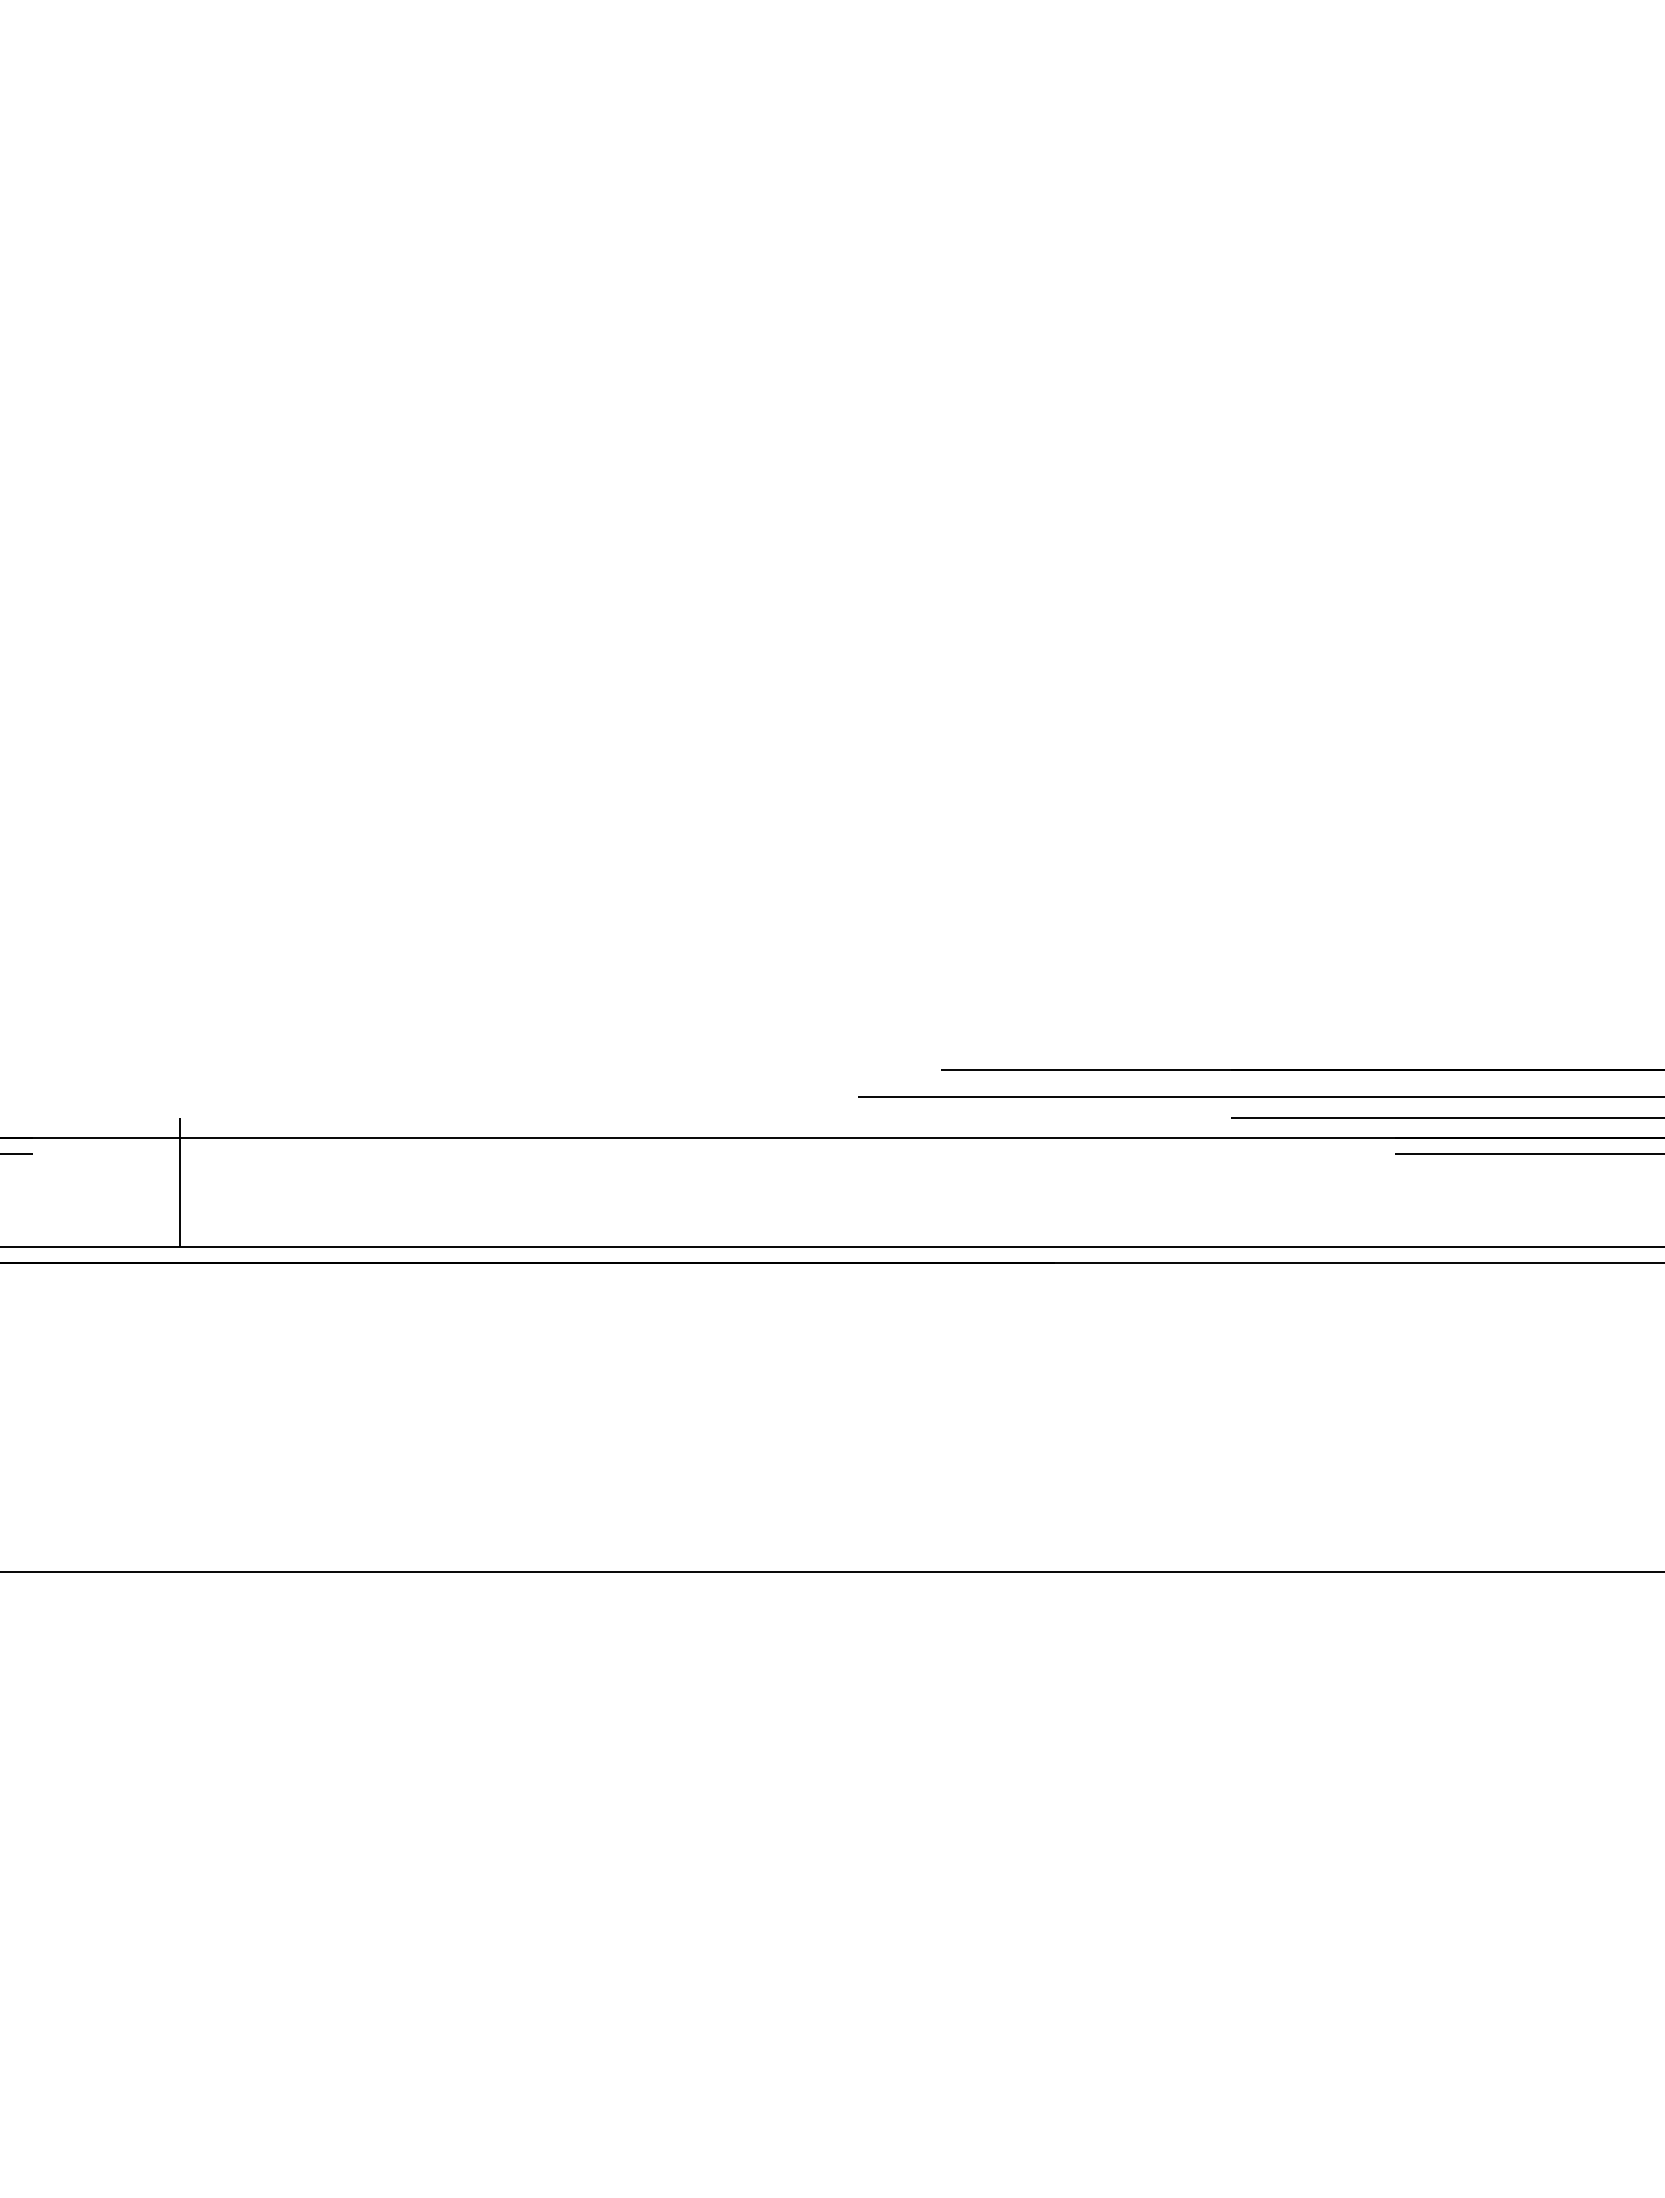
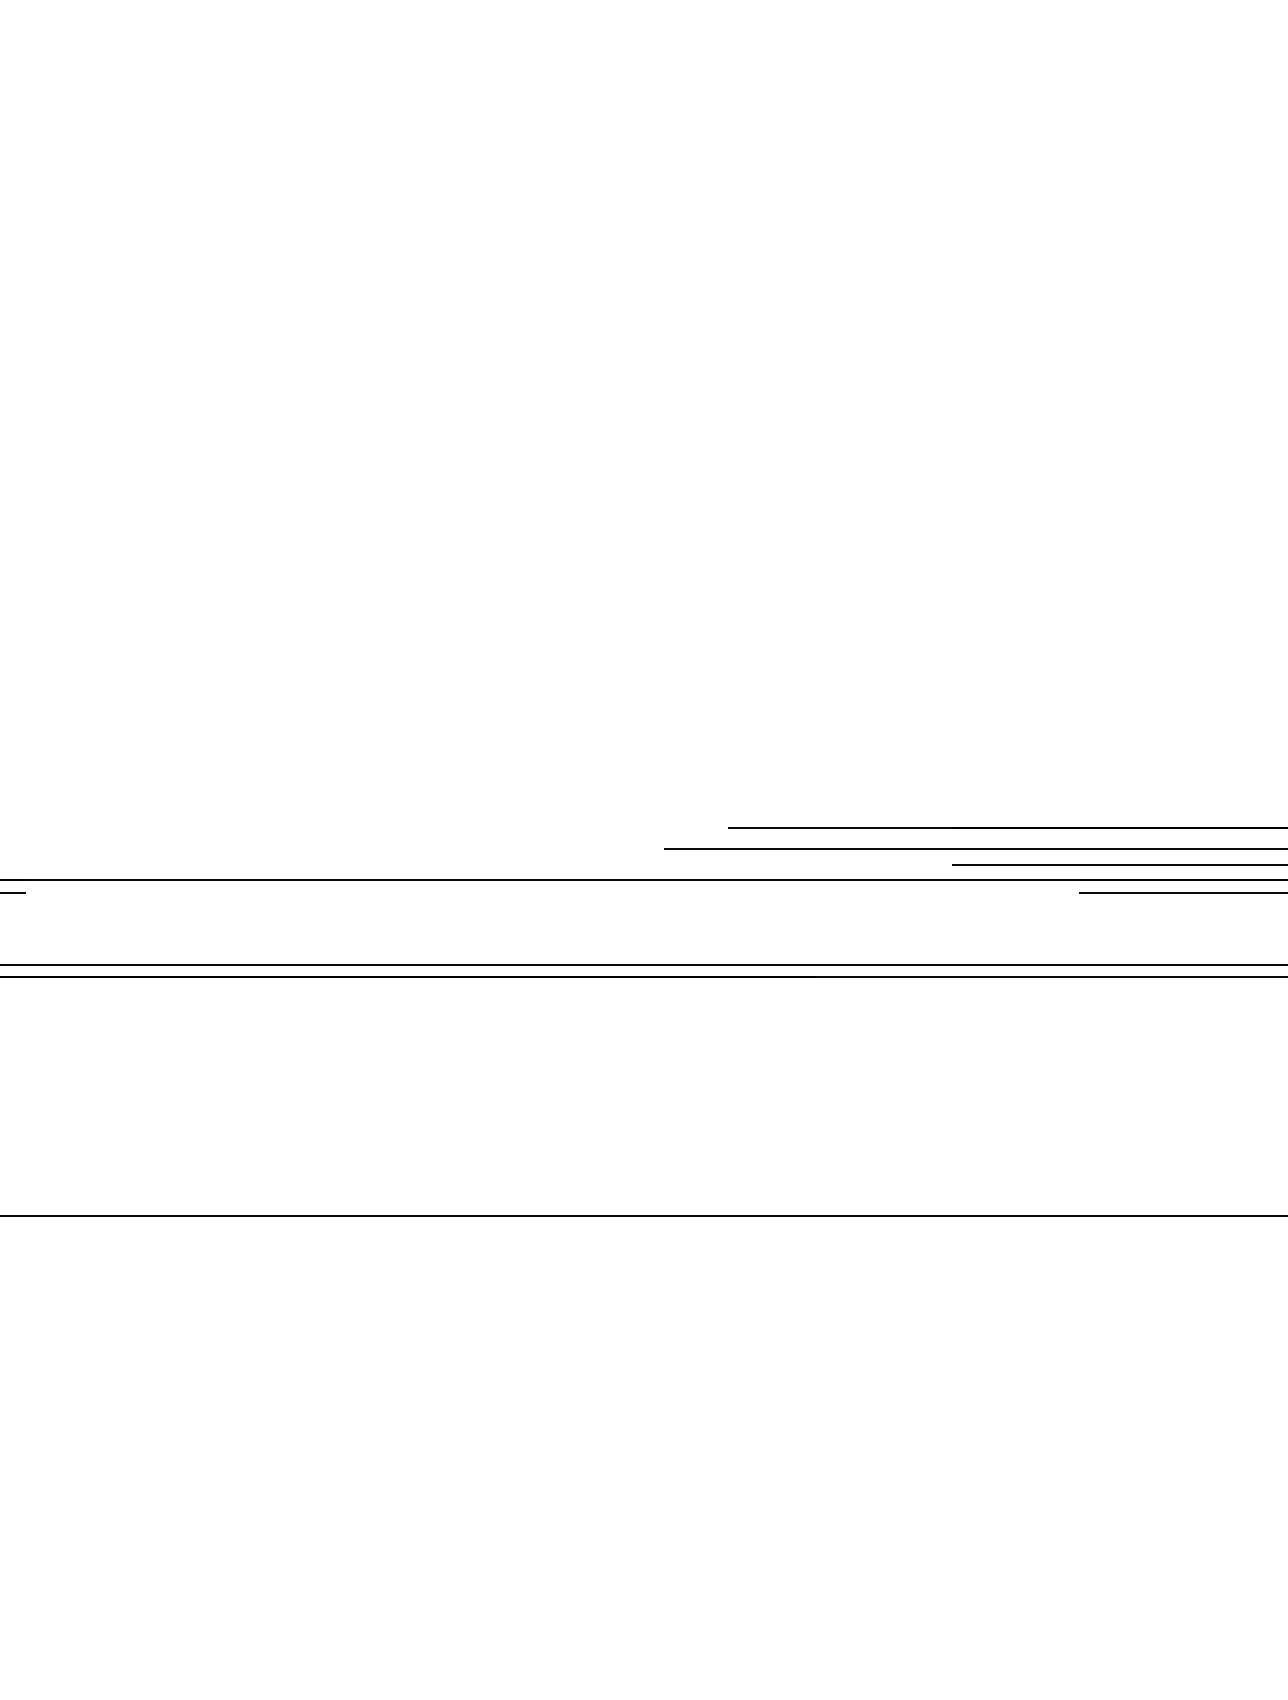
line: (180, 1182) -> (139, 914), removed

